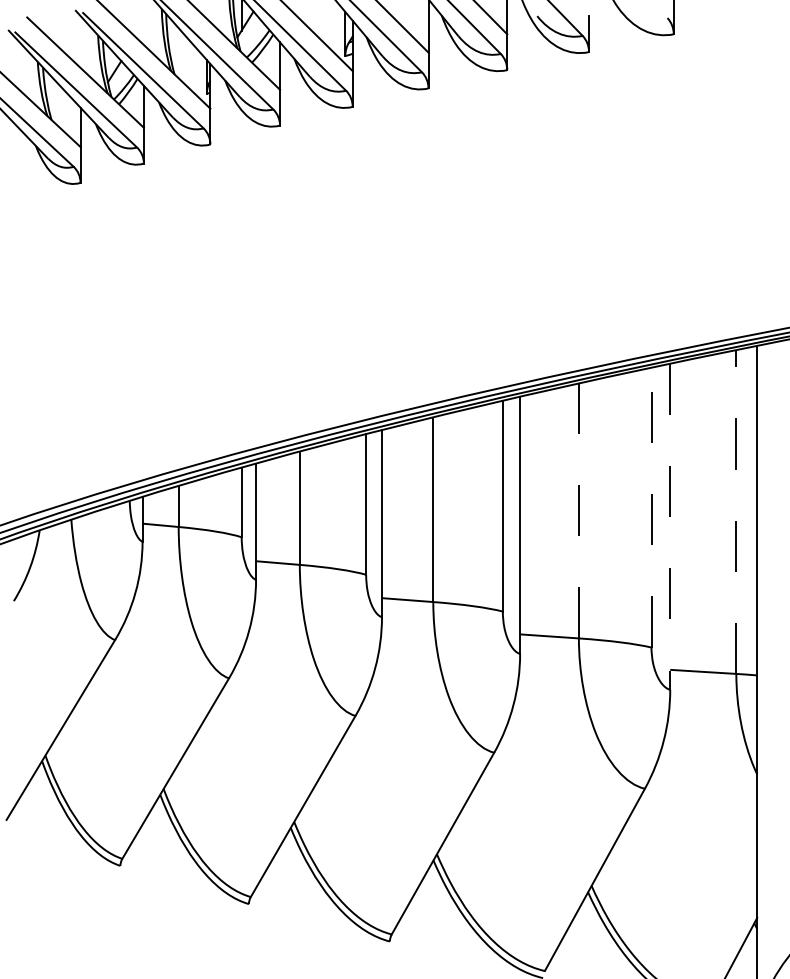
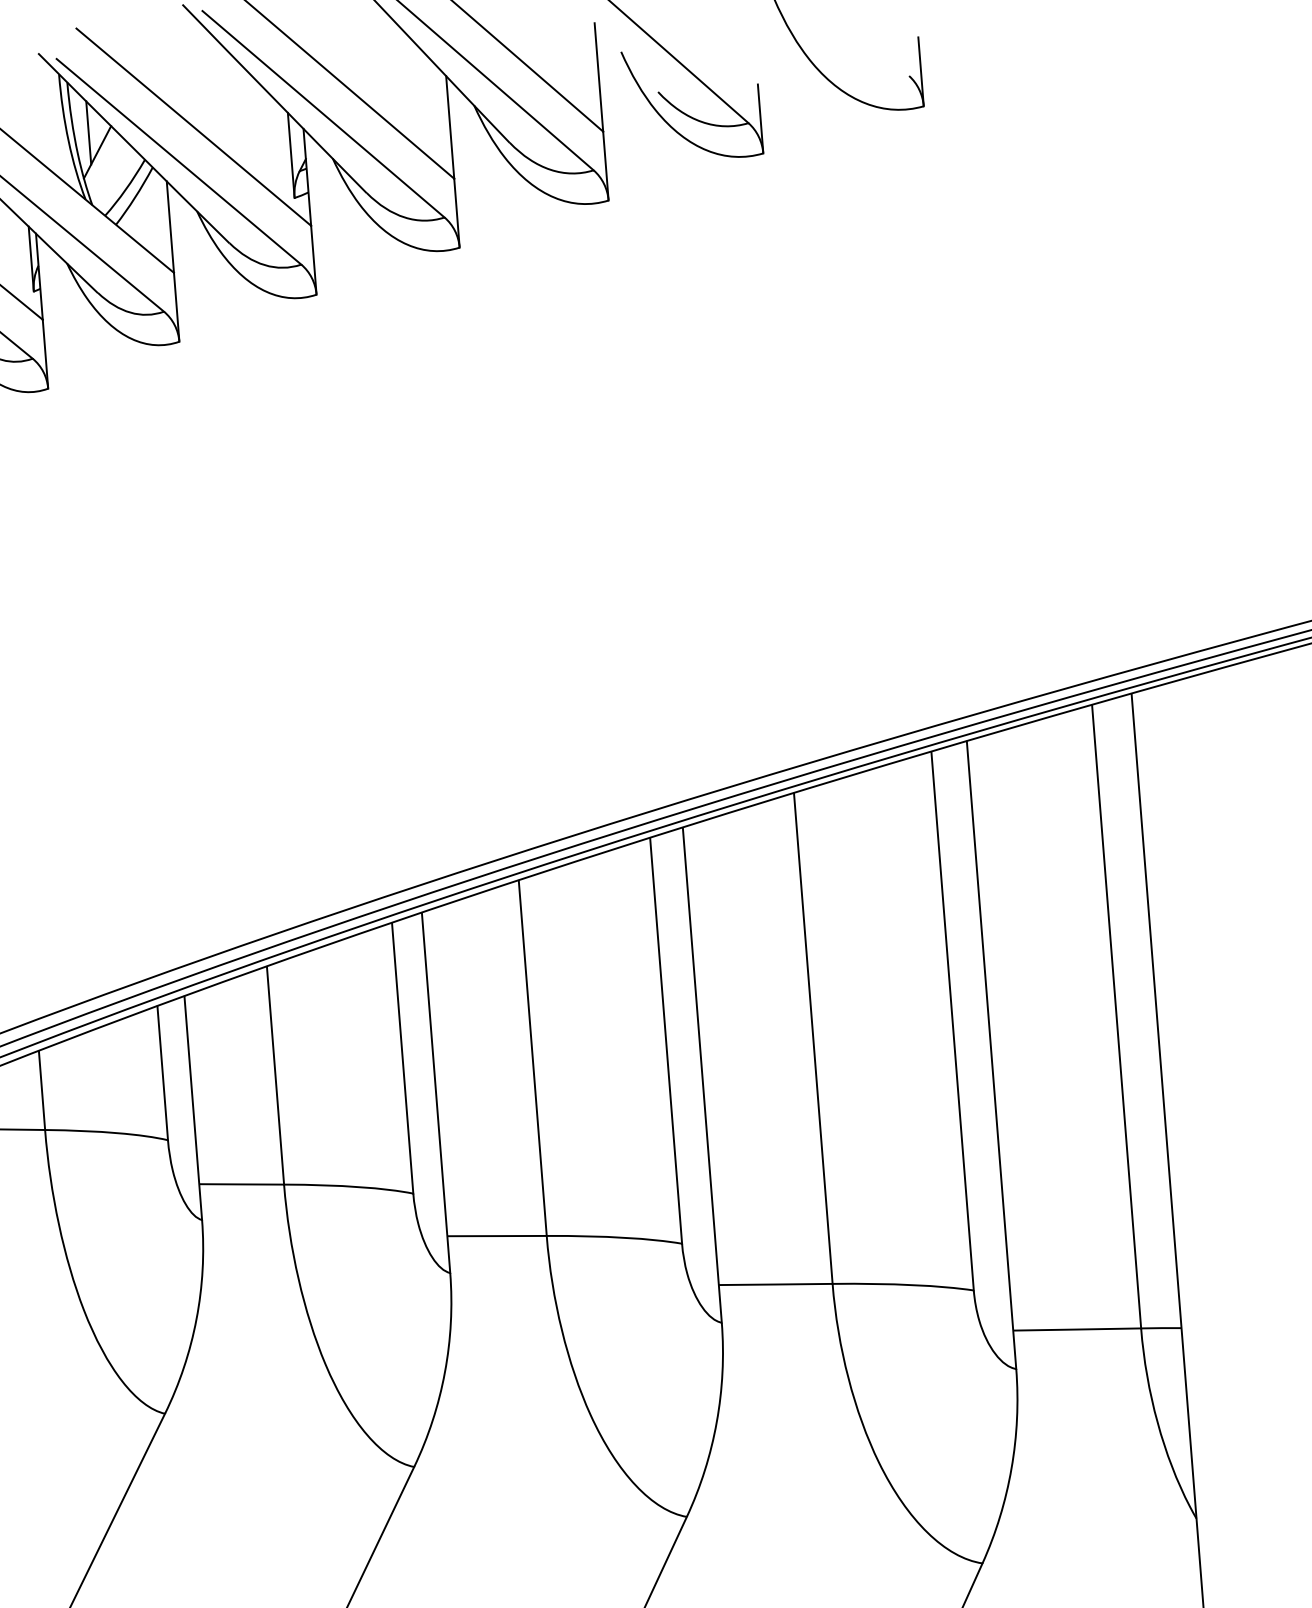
line: (651, 507) -> (952, 1020), dashed -> solid
line: (578, 510) -> (812, 1037), dashed -> solid
line: (736, 512) -> (1116, 1017), dashed -> solid
line: (670, 526) -> (992, 1054), dashed -> solid

